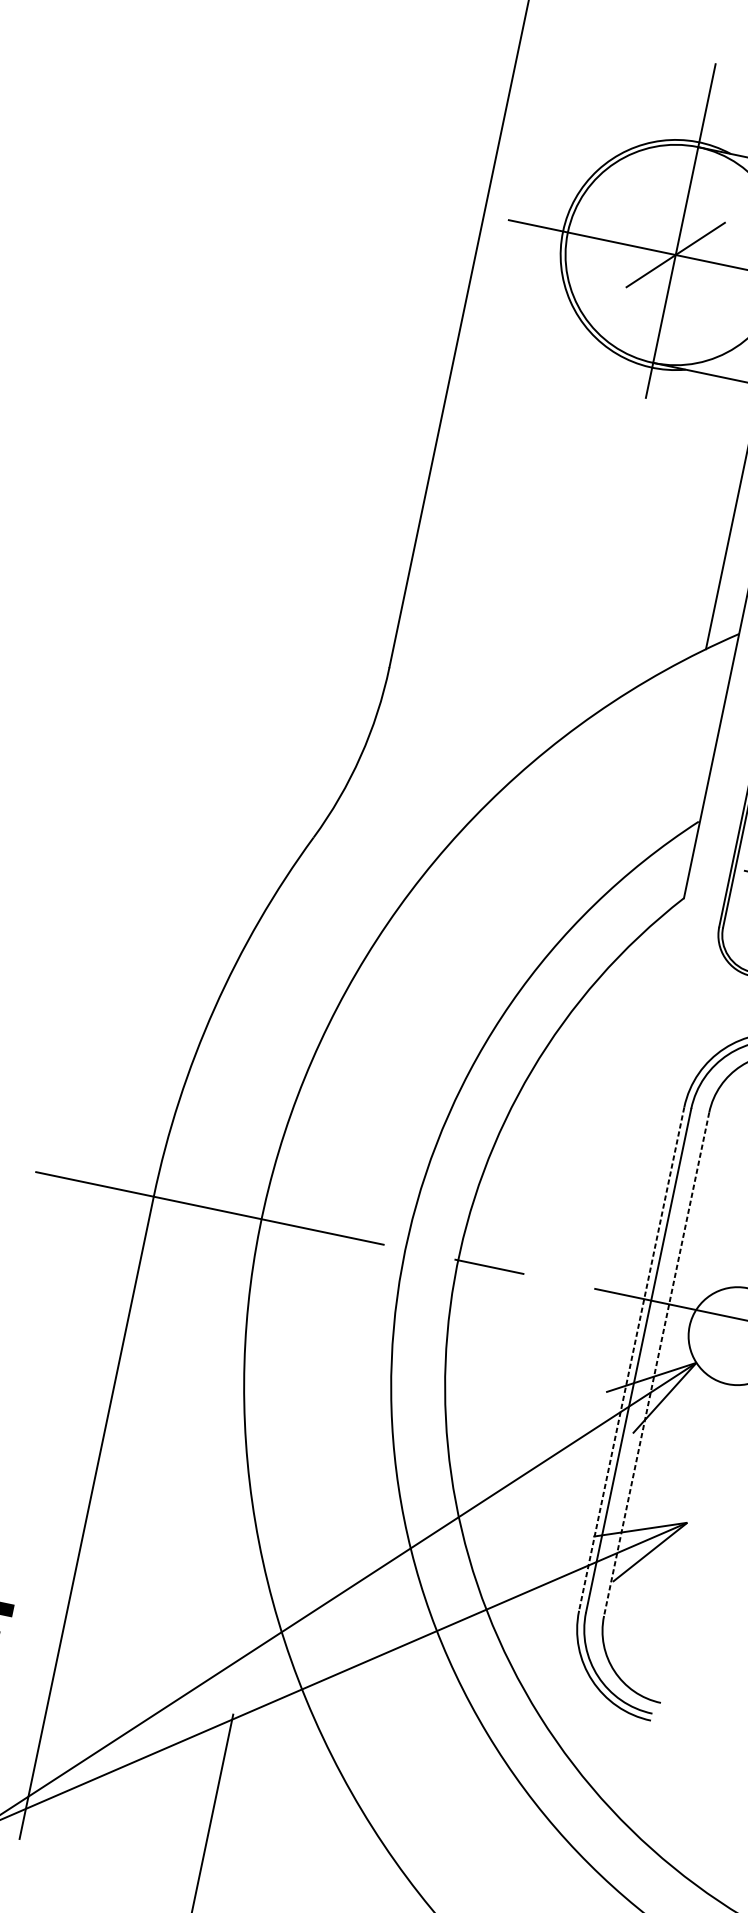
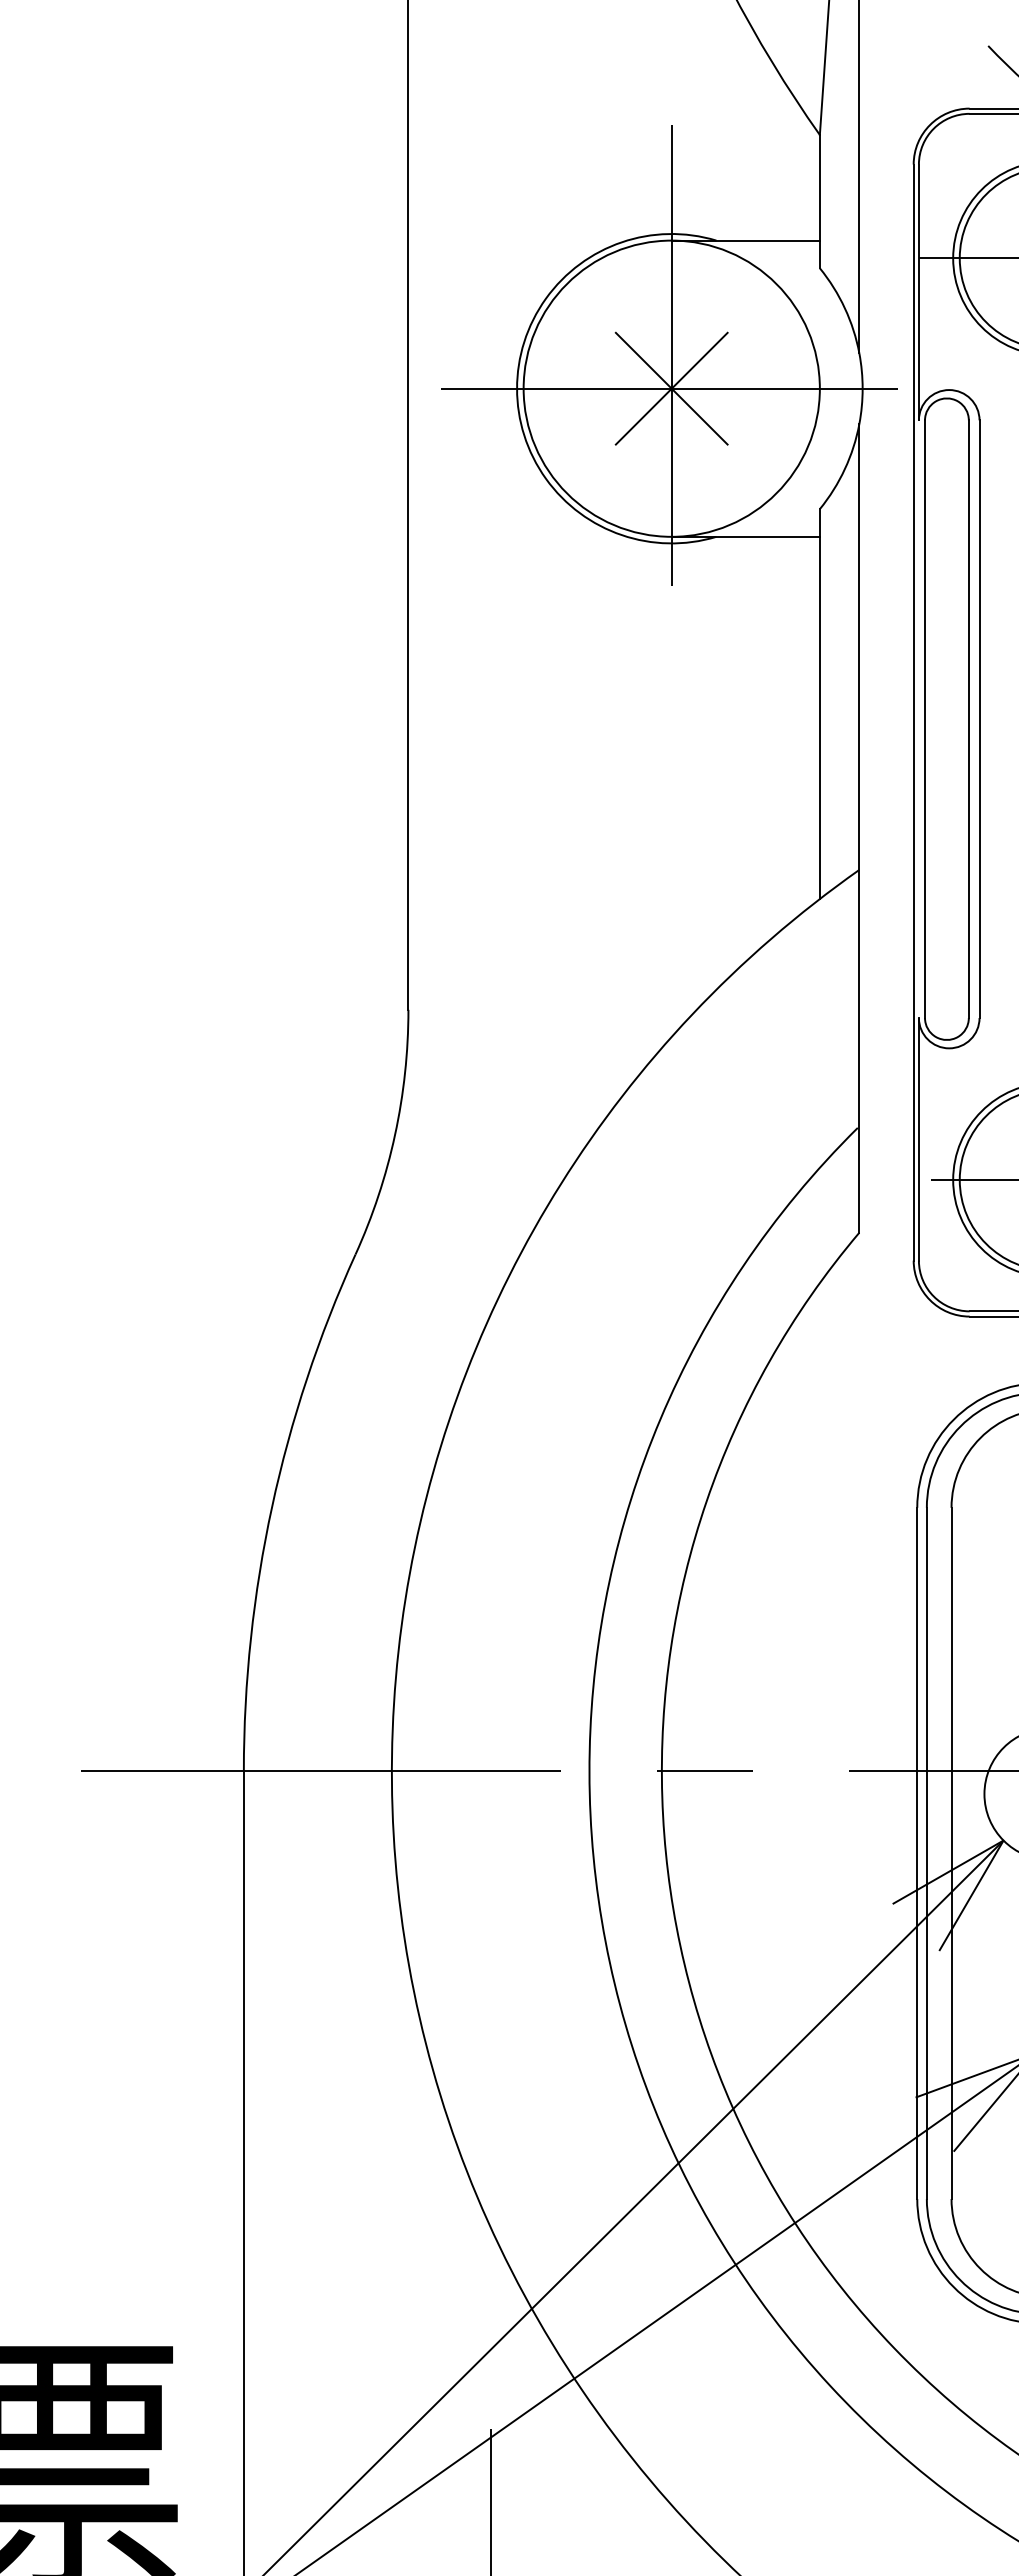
line: (675, 254) -> (671, 388), added
line: (631, 1359) -> (917, 1853), dashed -> solid
line: (656, 1364) -> (951, 1853), dashed -> solid

